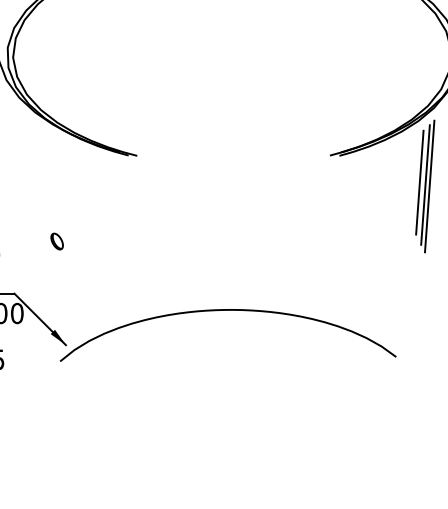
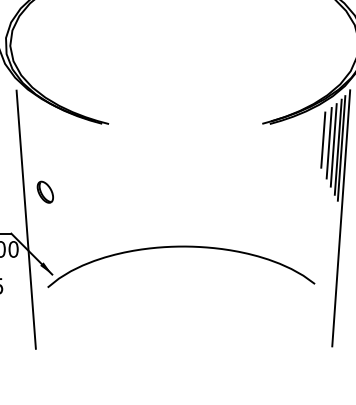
line: (406, 175) -> (323, 139), added
line: (413, 179) -> (328, 142), added
part: (56, 241) -> (44, 192), size x1.67
line: (428, 274) -> (340, 218), added
line: (33, 275) -> (26, 219), added

